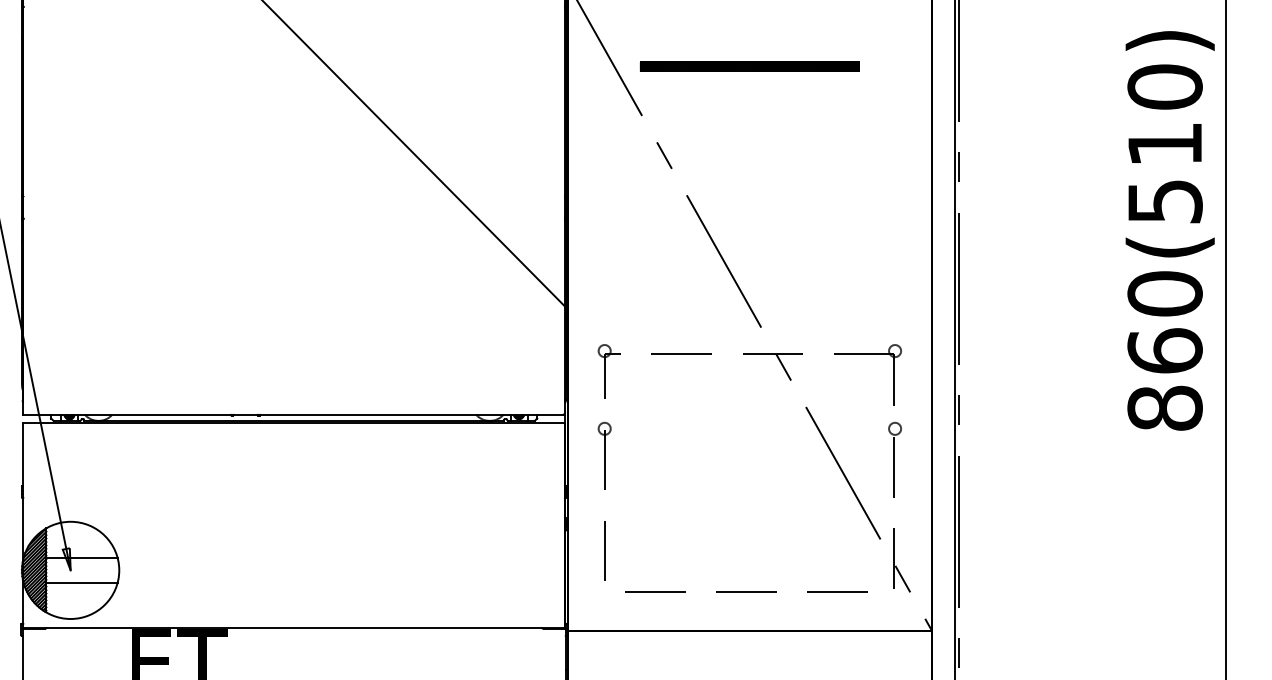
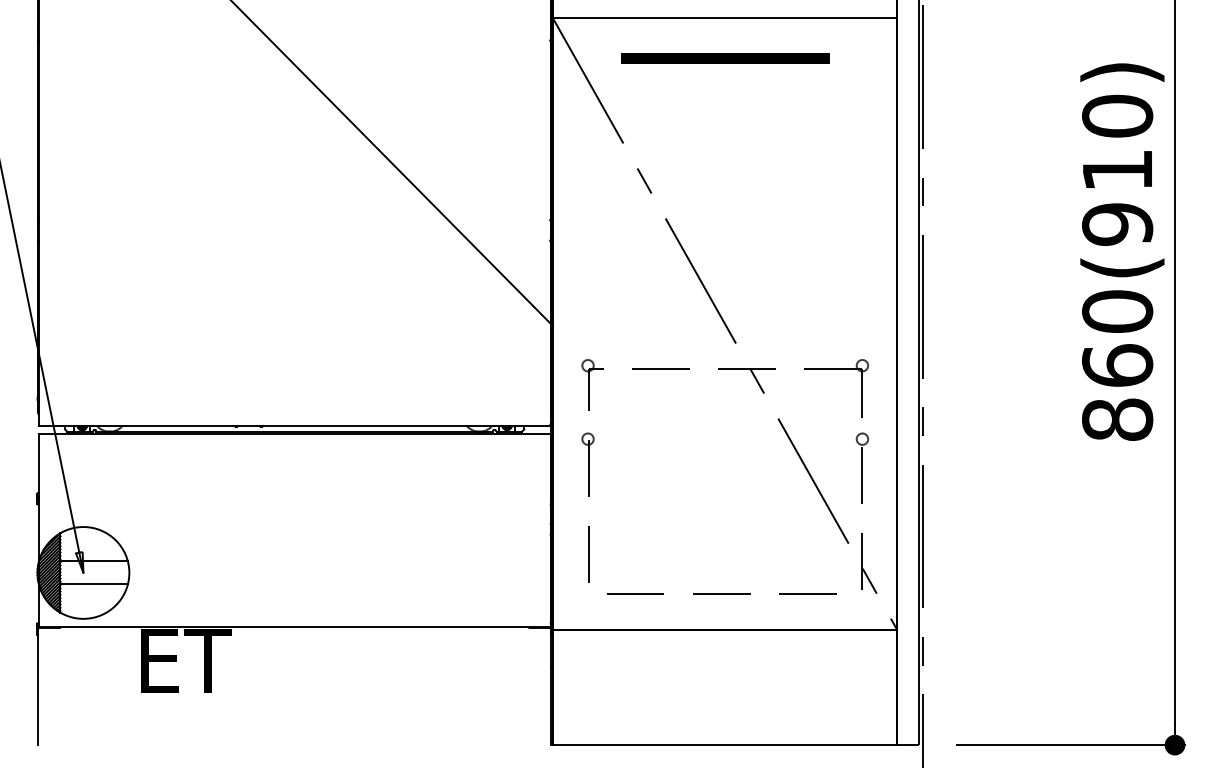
part: (750, 66) -> (725, 58), moved
text: (1165, 201) -> (1117, 224), 860(510) -> 860(910)

